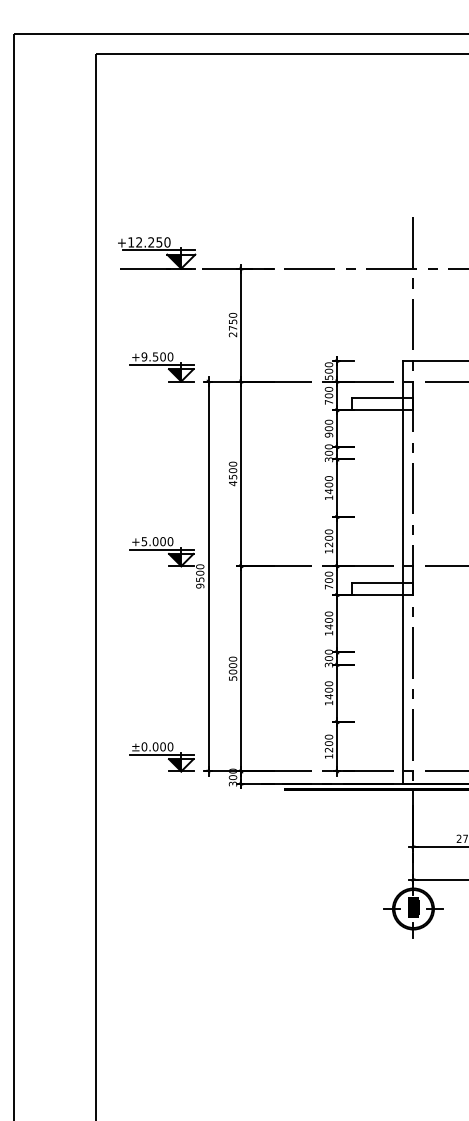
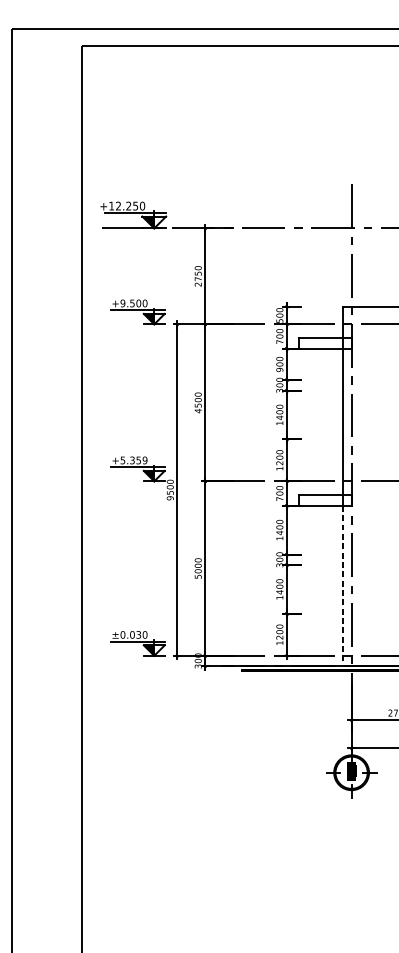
text: (162, 541) -> (138, 460), +5.000 -> +5.359
line: (403, 689) -> (343, 586), solid -> dashed
text: (162, 746) -> (138, 634), ±0.000 -> ±0.030

